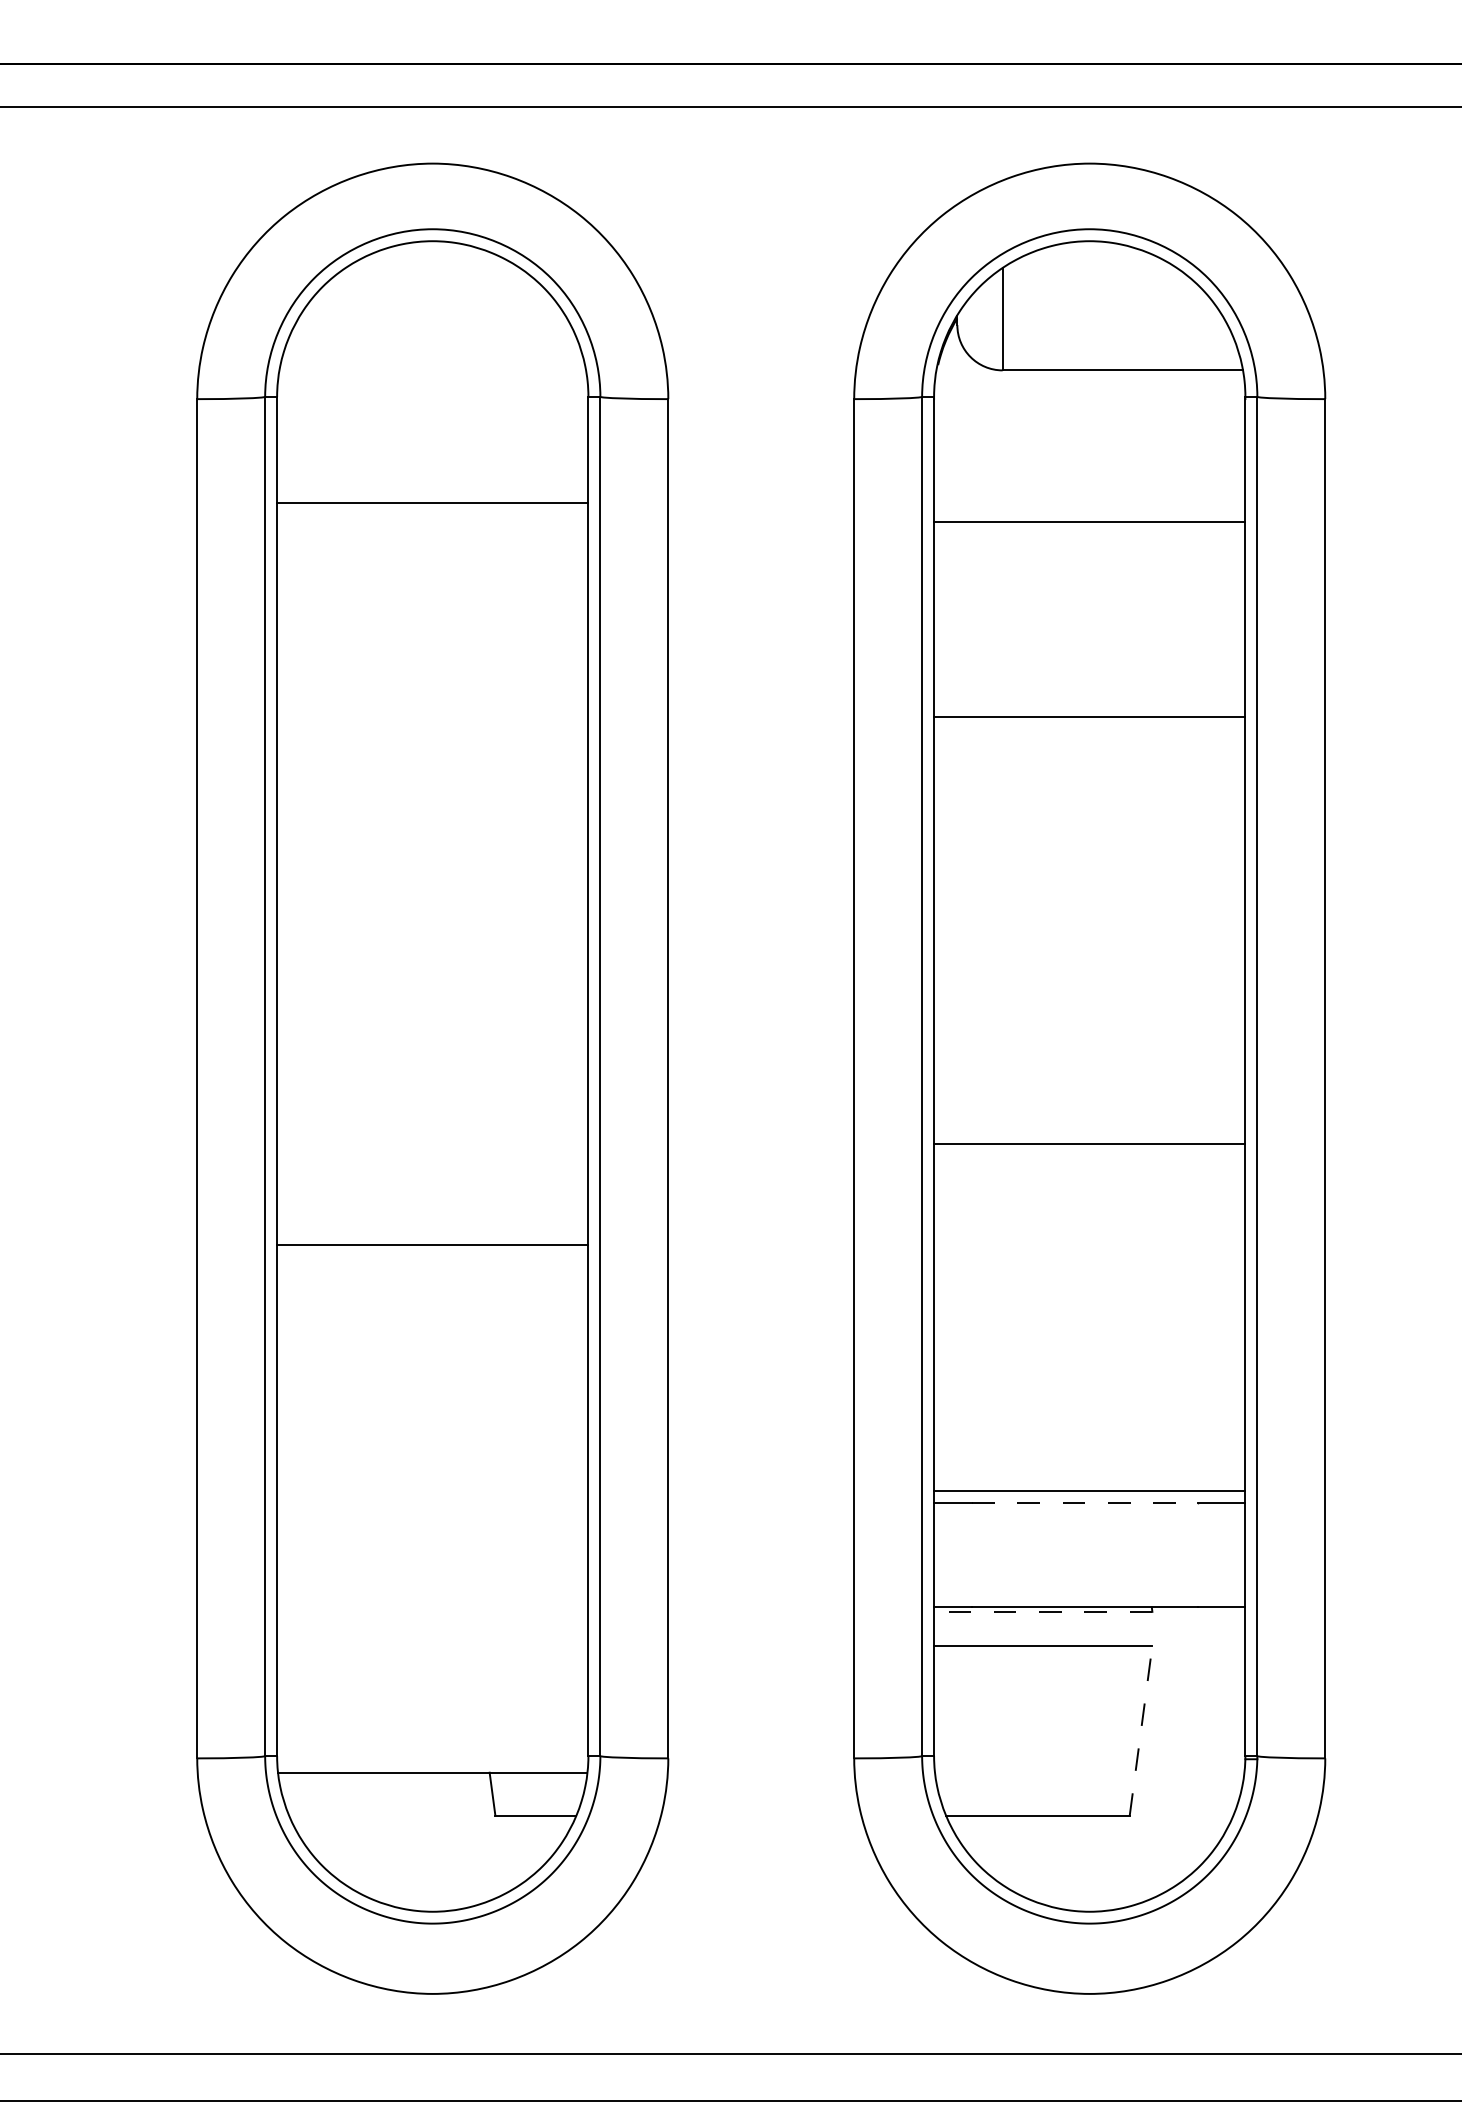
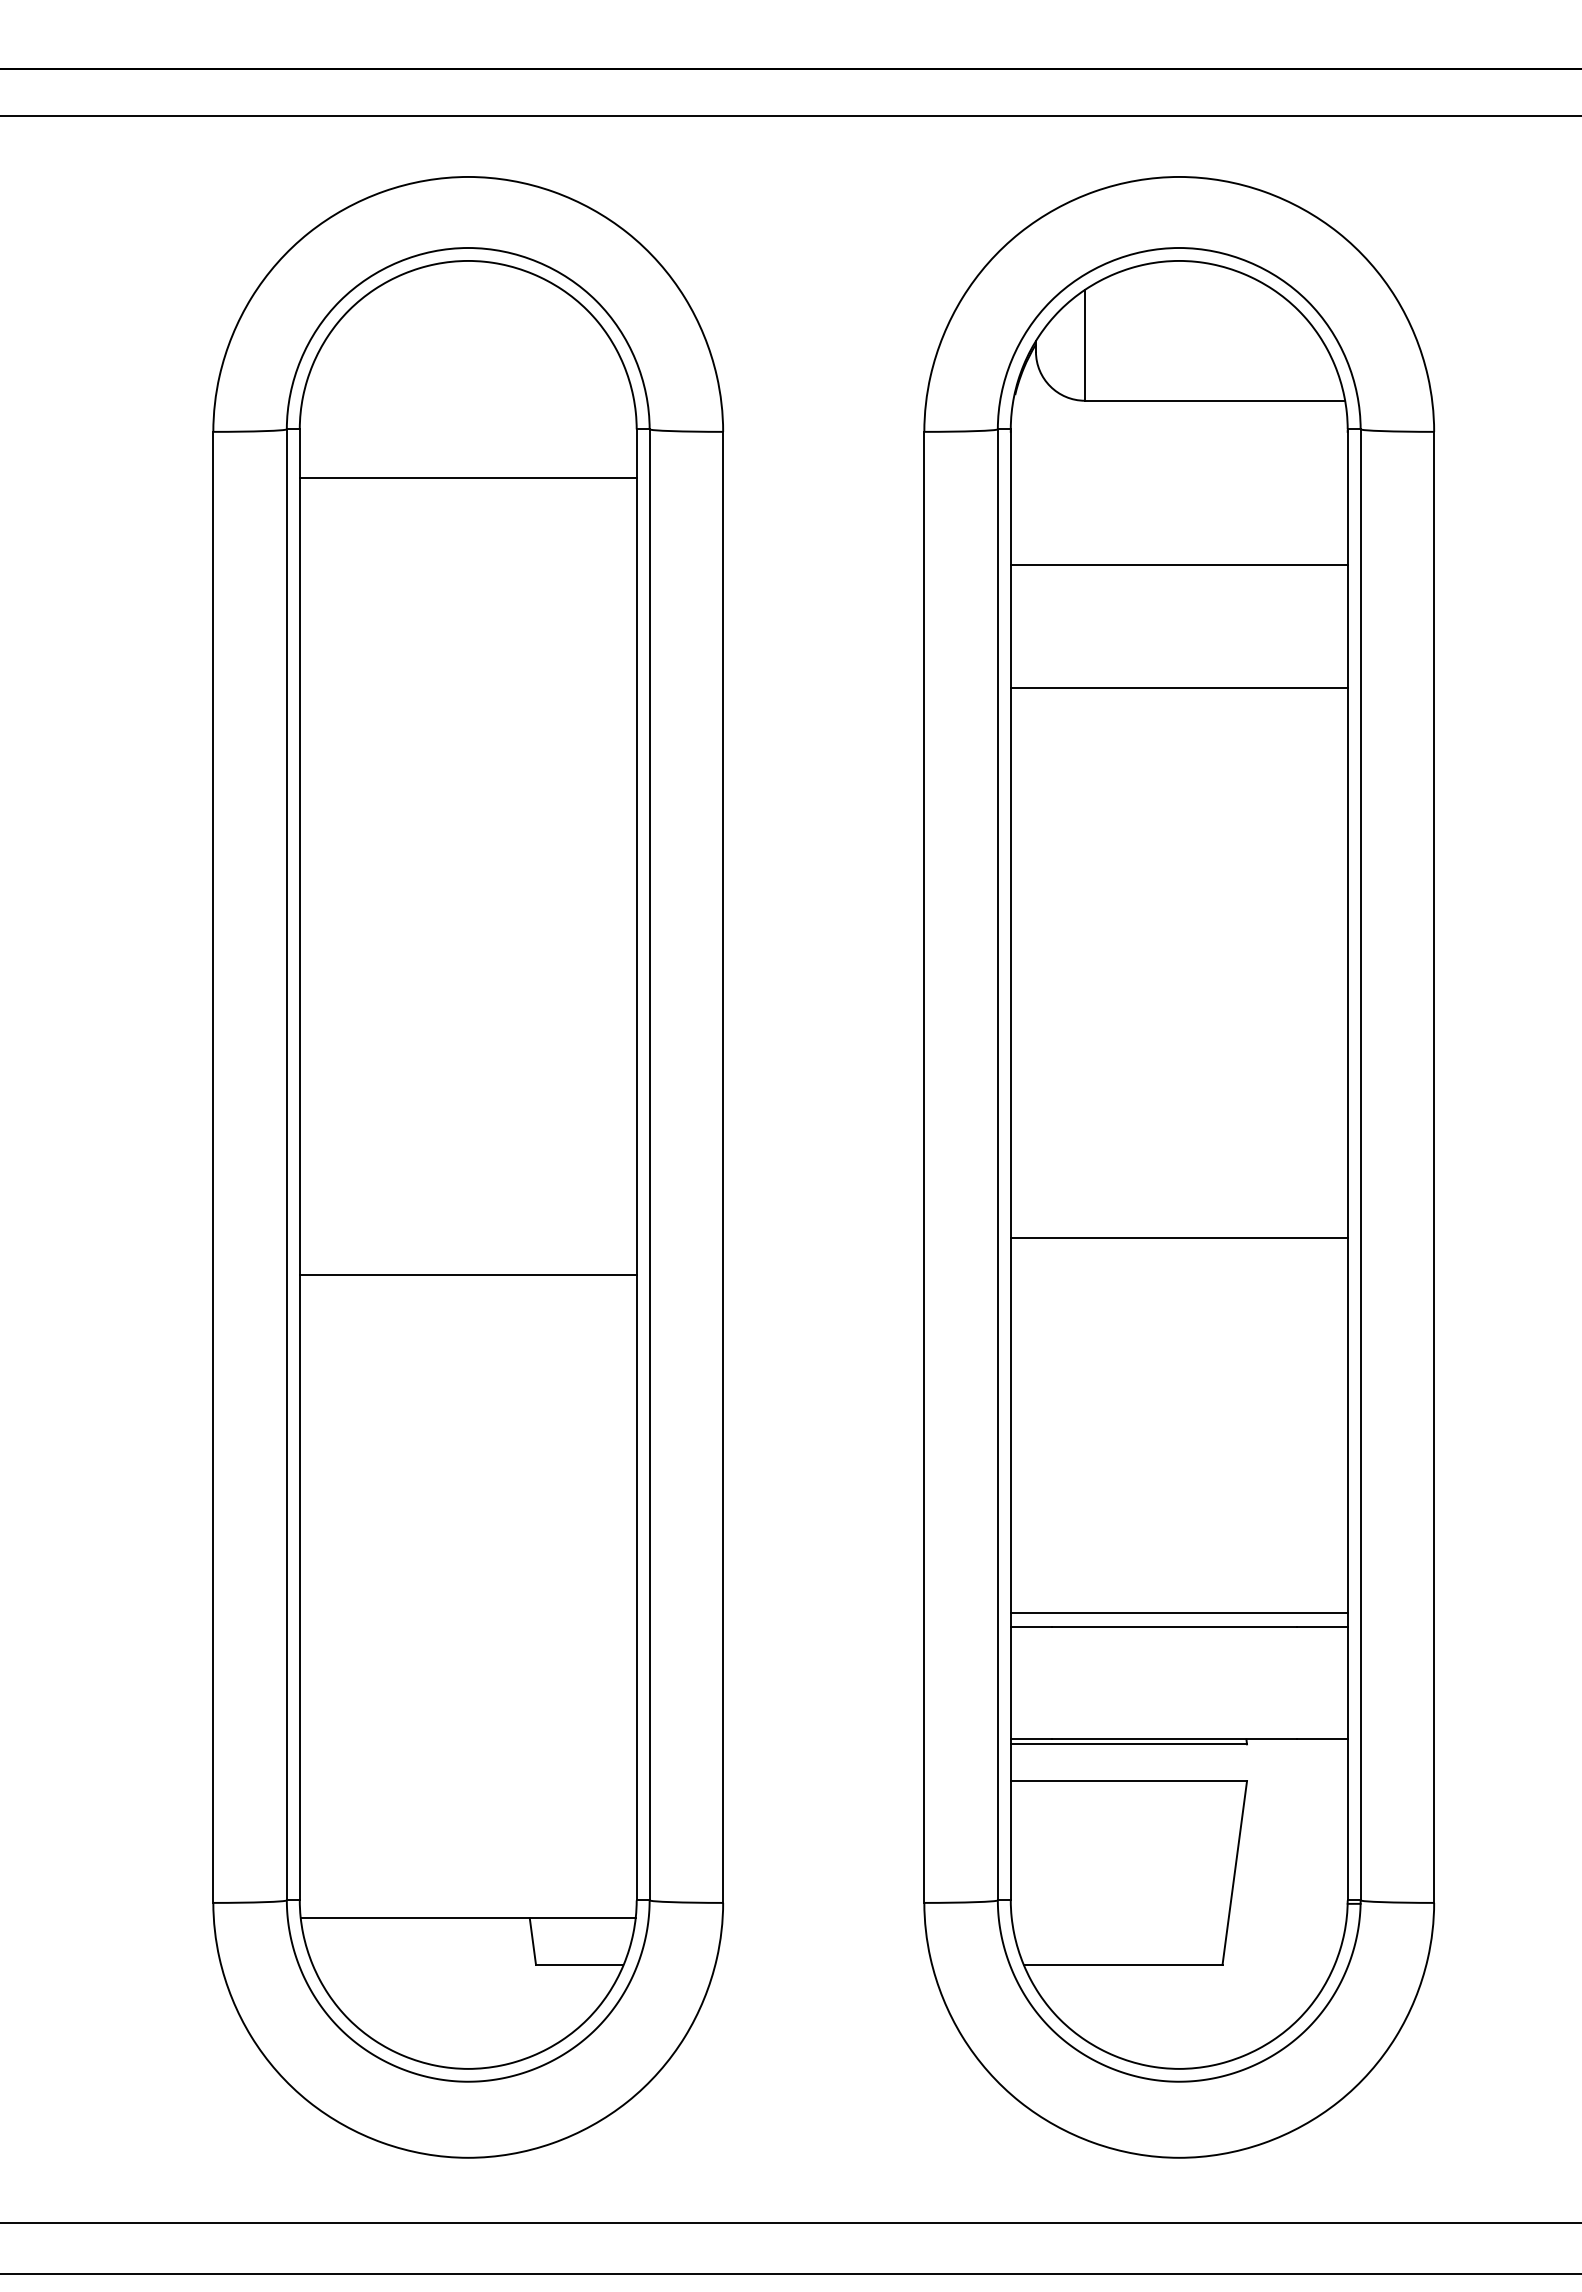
line: (432, 503) -> (467, 477), moved
line: (1089, 716) -> (1178, 687), moved
line: (432, 1245) -> (467, 1275), moved
line: (1085, 1502) -> (1174, 1626), dashed -> solid
line: (1042, 1612) -> (1128, 1744), dashed -> solid
line: (1140, 1731) -> (1234, 1873), dashed -> solid

